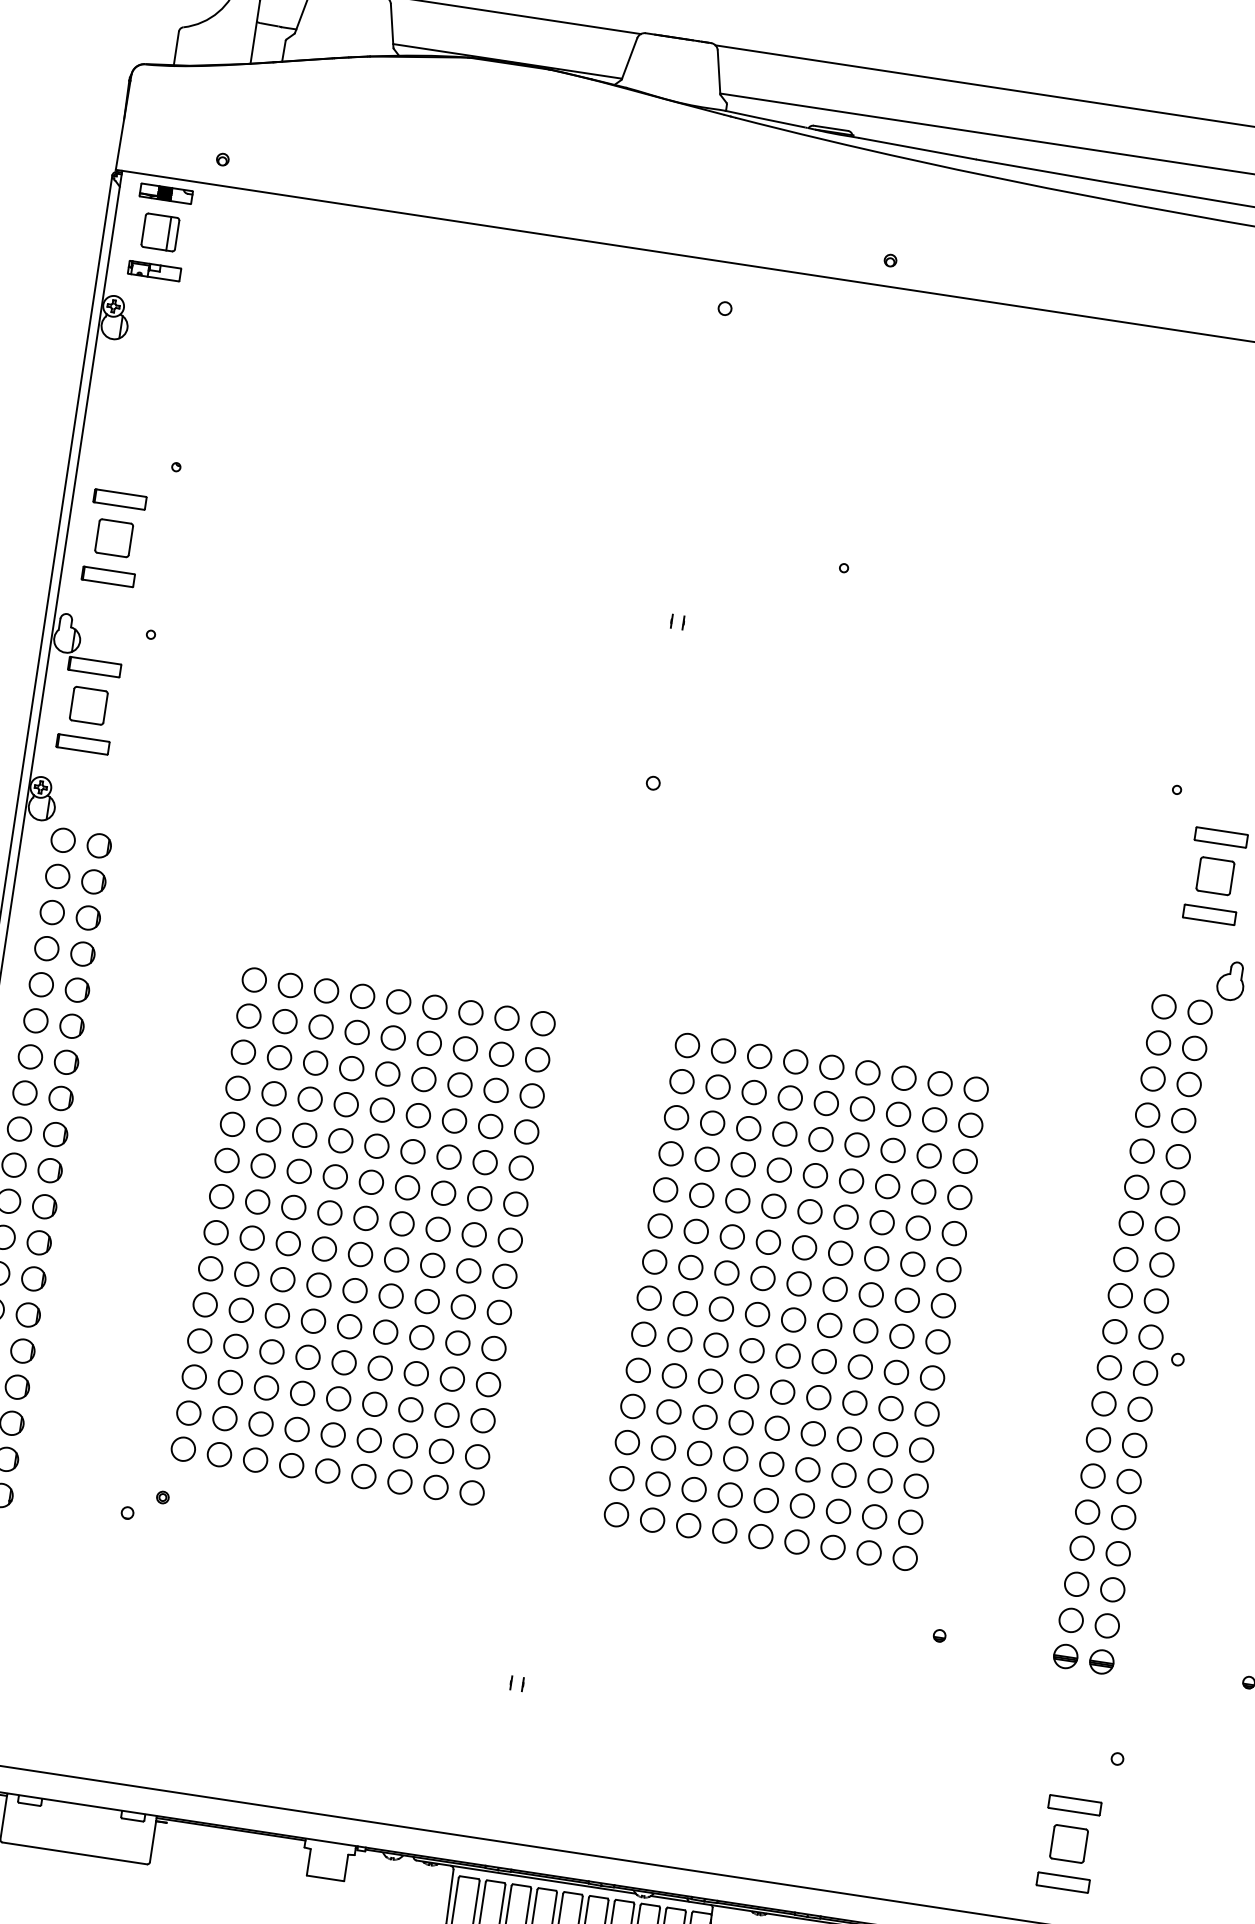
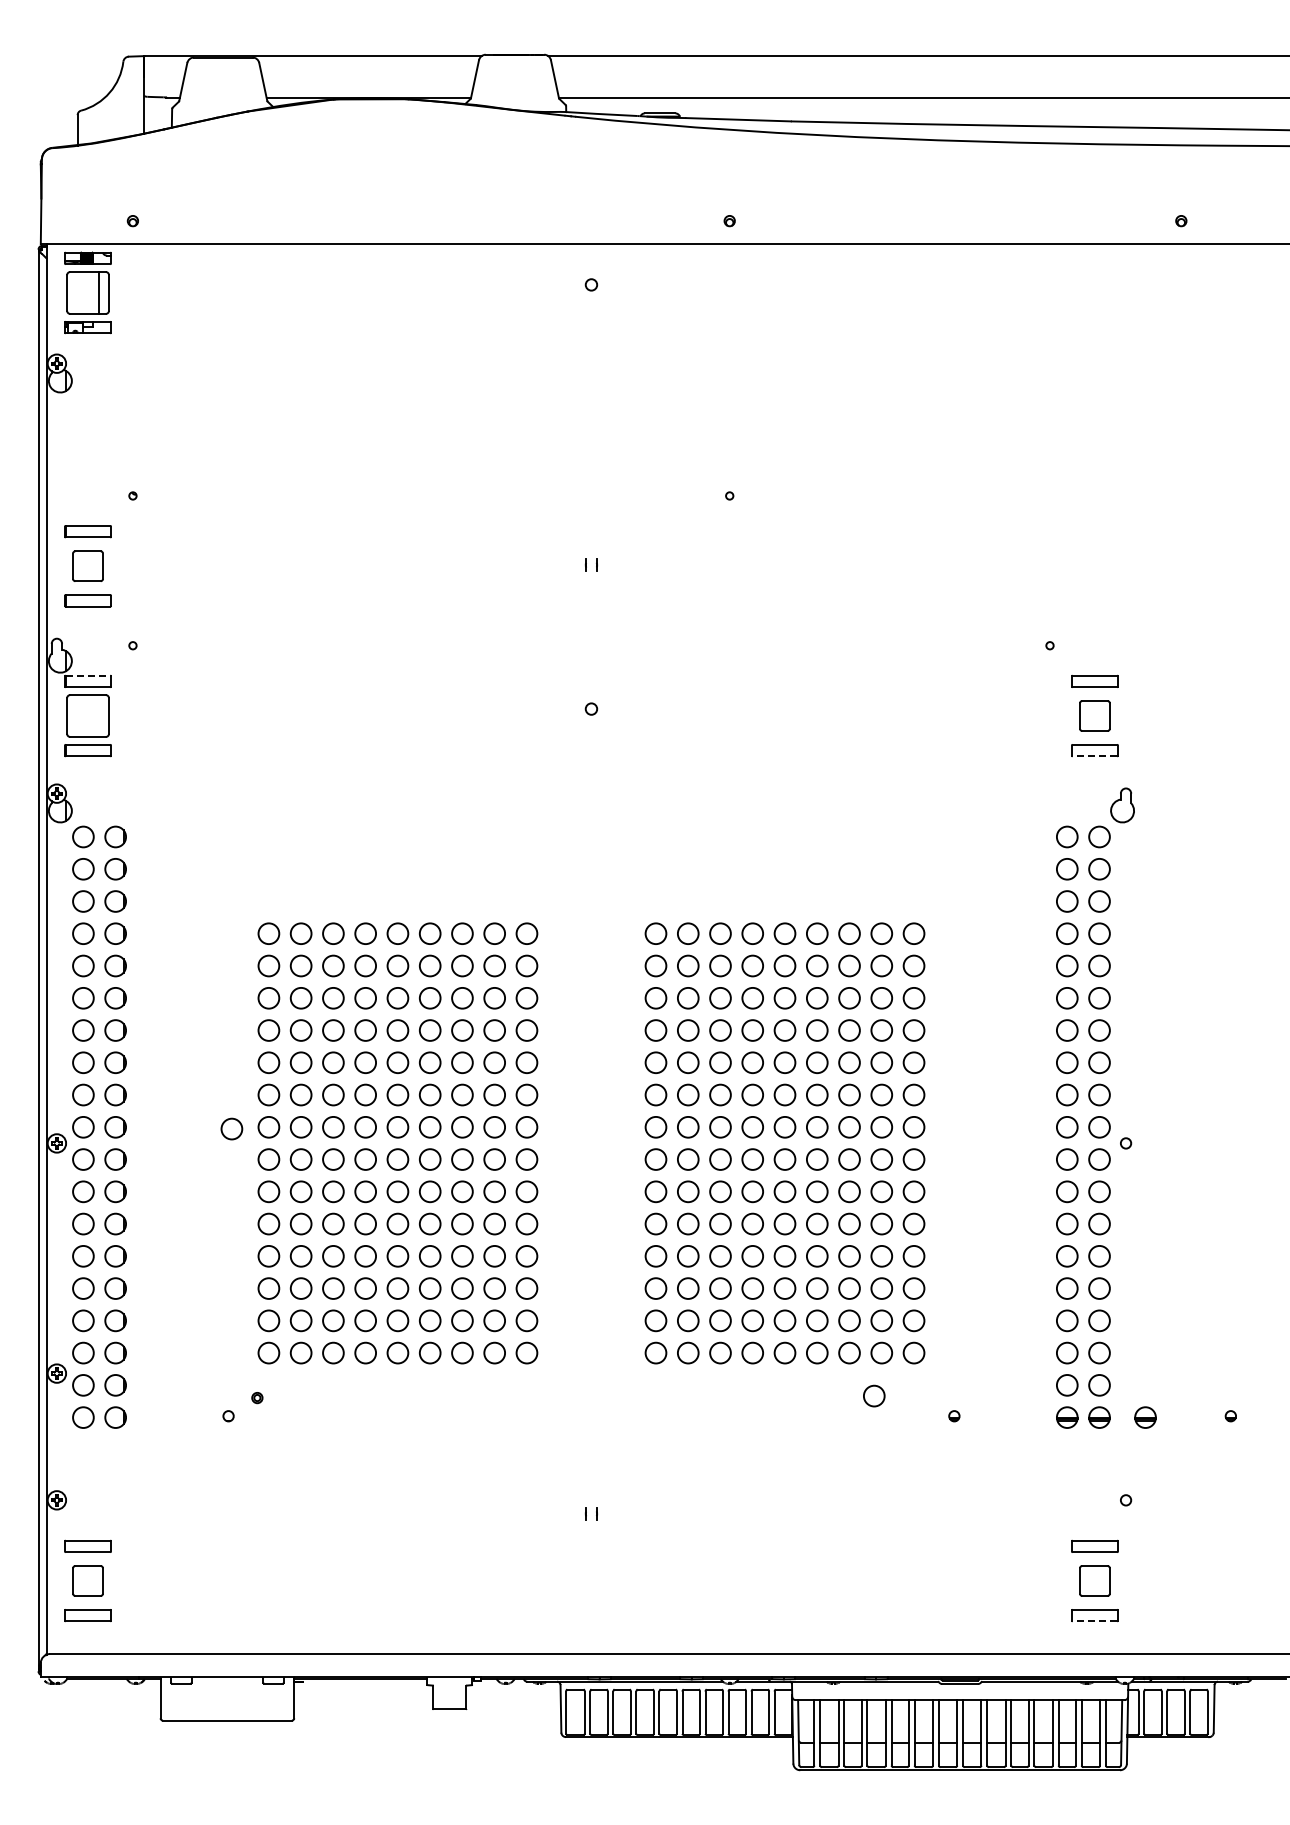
part: (159, 231) -> (87, 292), size x1.4
line: (96, 660) -> (88, 675), solid -> dashed
part: (88, 705) -> (87, 715), size x1.4
line: (1208, 921) -> (1094, 756), solid -> dashed
circle: (179, 1191) -> (231, 1128), added
circle: (853, 1599) -> (874, 1395), added
part: (1153, 1669) -> (1145, 1417), added
line: (1061, 1889) -> (1094, 1621), solid -> dashed

